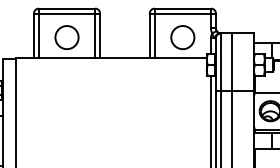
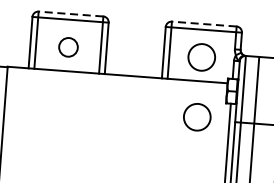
line: (66, 8) -> (70, 13), solid -> dashed
line: (182, 8) -> (203, 23), solid -> dashed
circle: (66, 37) -> (67, 47), size x0.7
circle: (182, 89) -> (196, 117), added

